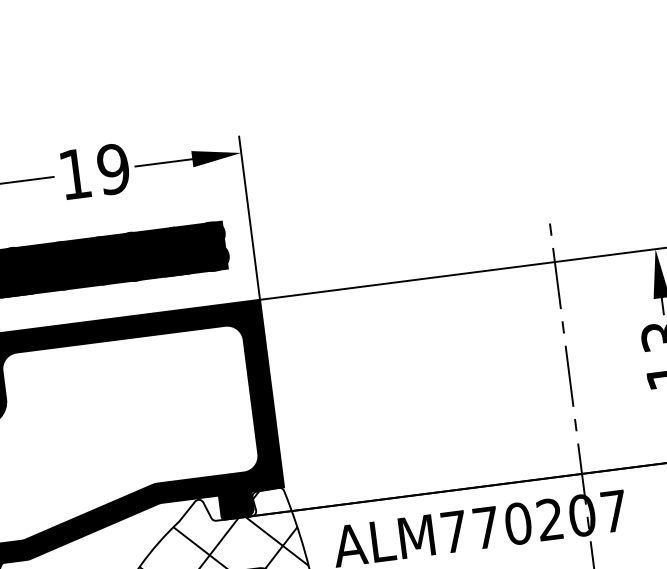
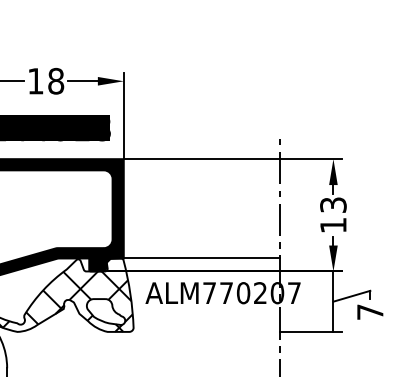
text: (114, 169) -> (56, 81), 19 -> 18
line: (430, 468) -> (201, 258), added

